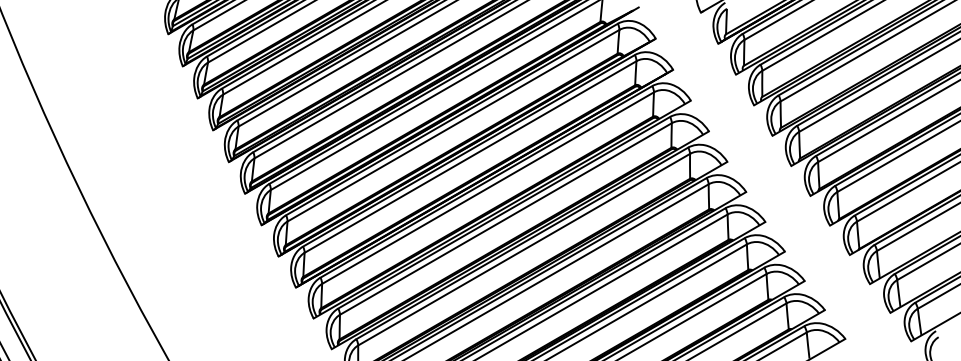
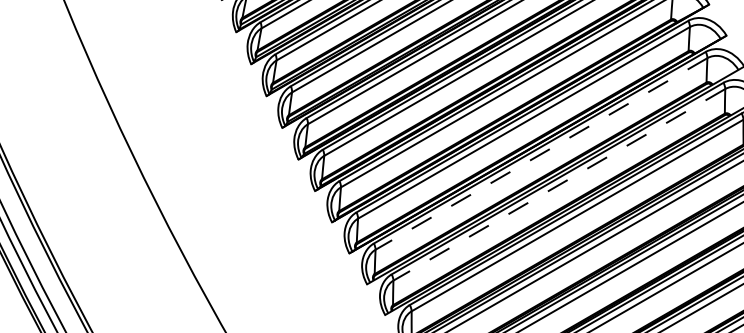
line: (488, 188) -> (541, 154), solid -> dashed
line: (505, 219) -> (558, 185), solid -> dashed

